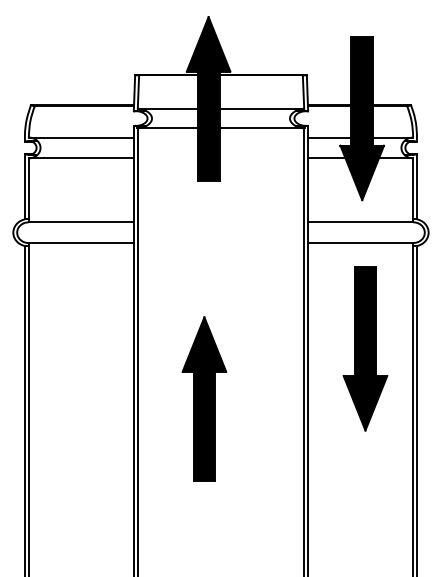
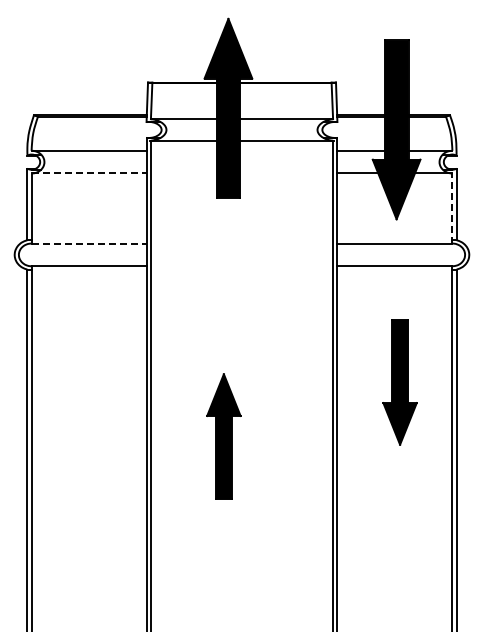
line: (81, 158) -> (89, 173), solid -> dashed
line: (413, 190) -> (452, 208), solid -> dashed
line: (81, 222) -> (89, 243), solid -> dashed
part: (364, 349) -> (399, 382), size x0.7
part: (204, 398) -> (223, 436), size x0.7

